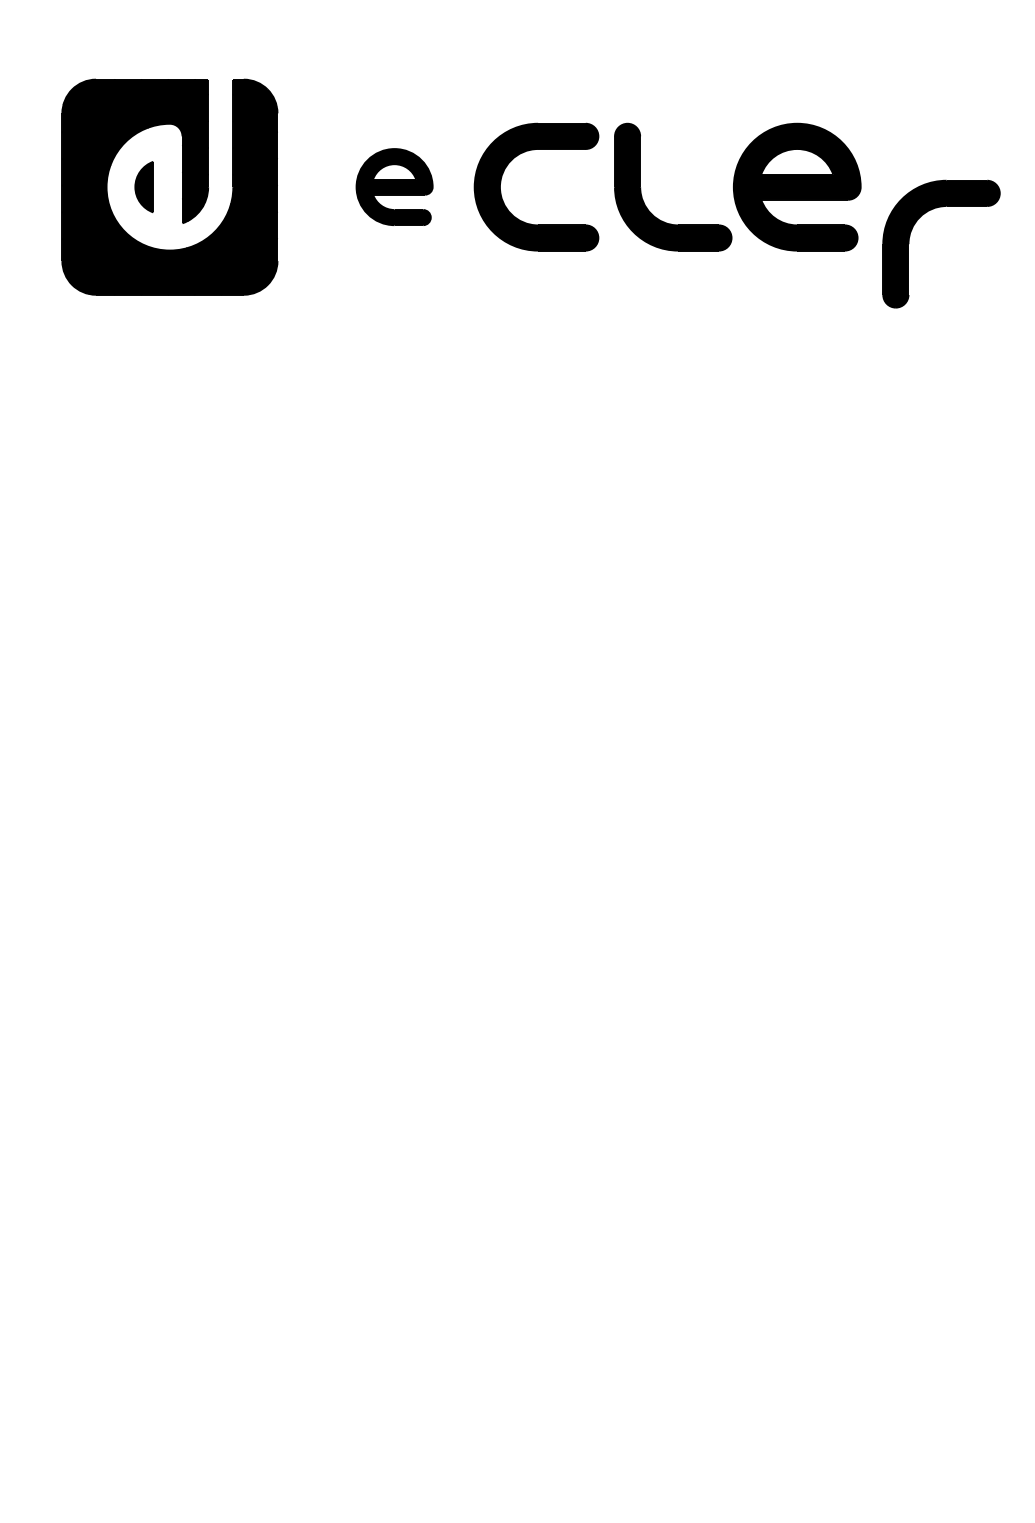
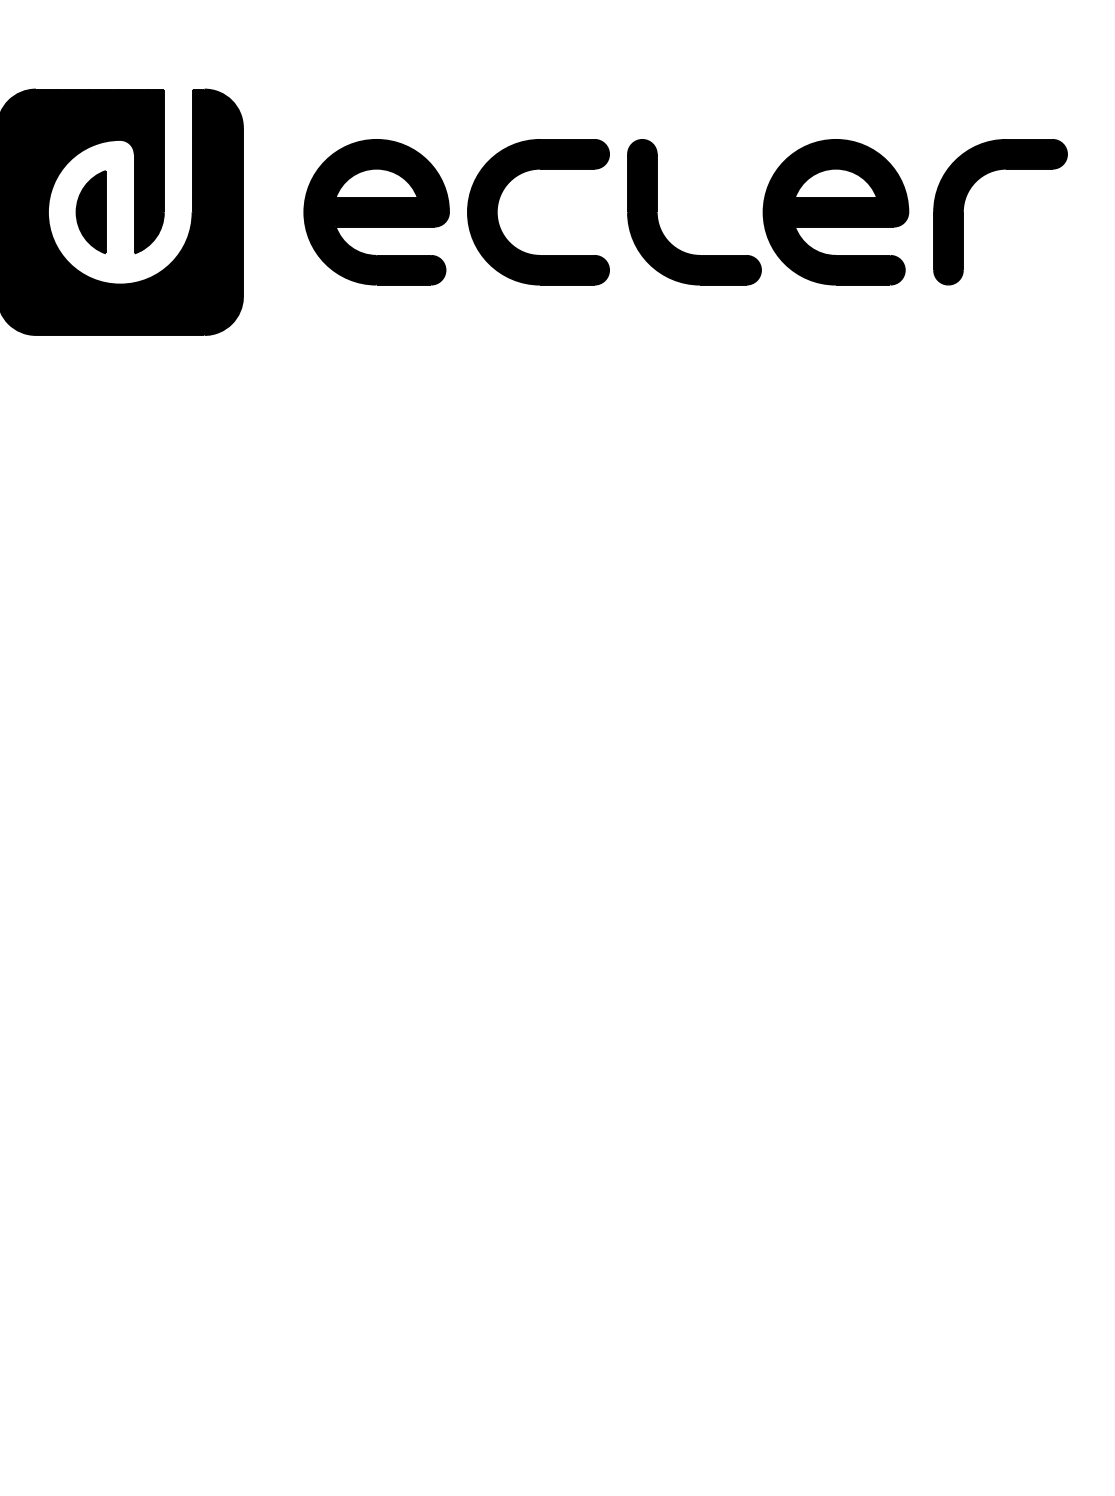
part: (143, 186) -> (90, 211), size x1.43
part: (394, 186) -> (376, 211), size x1.67
part: (912, 230) -> (967, 196), moved

